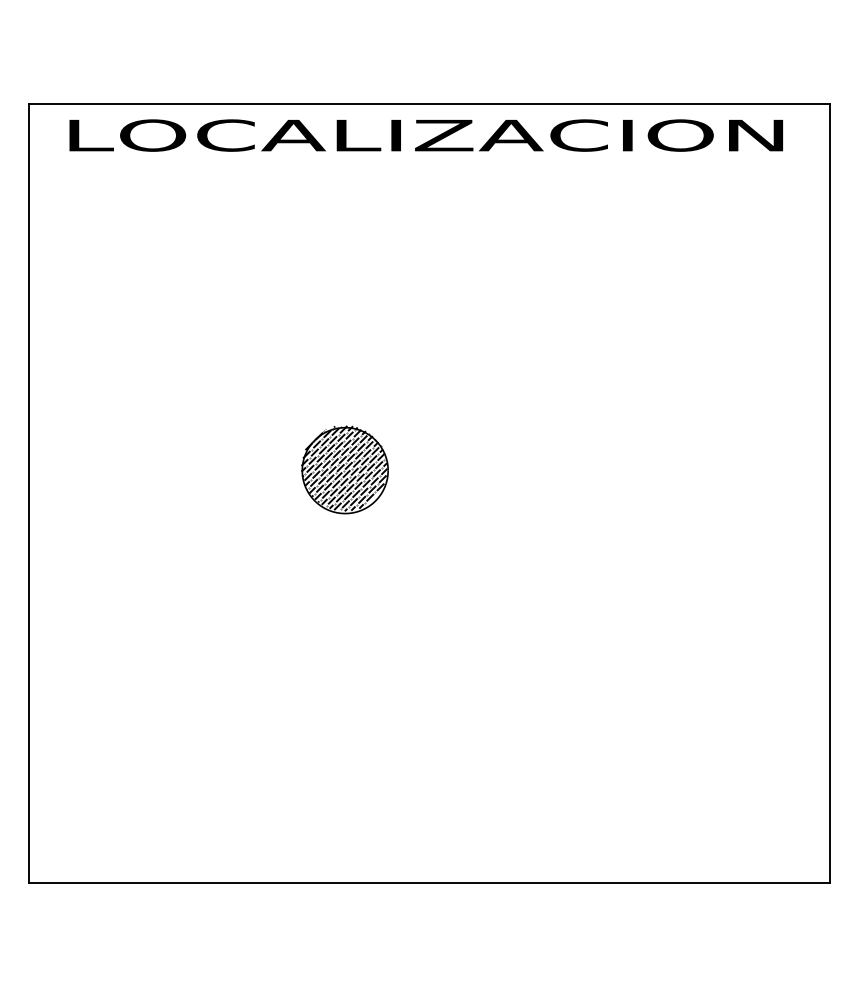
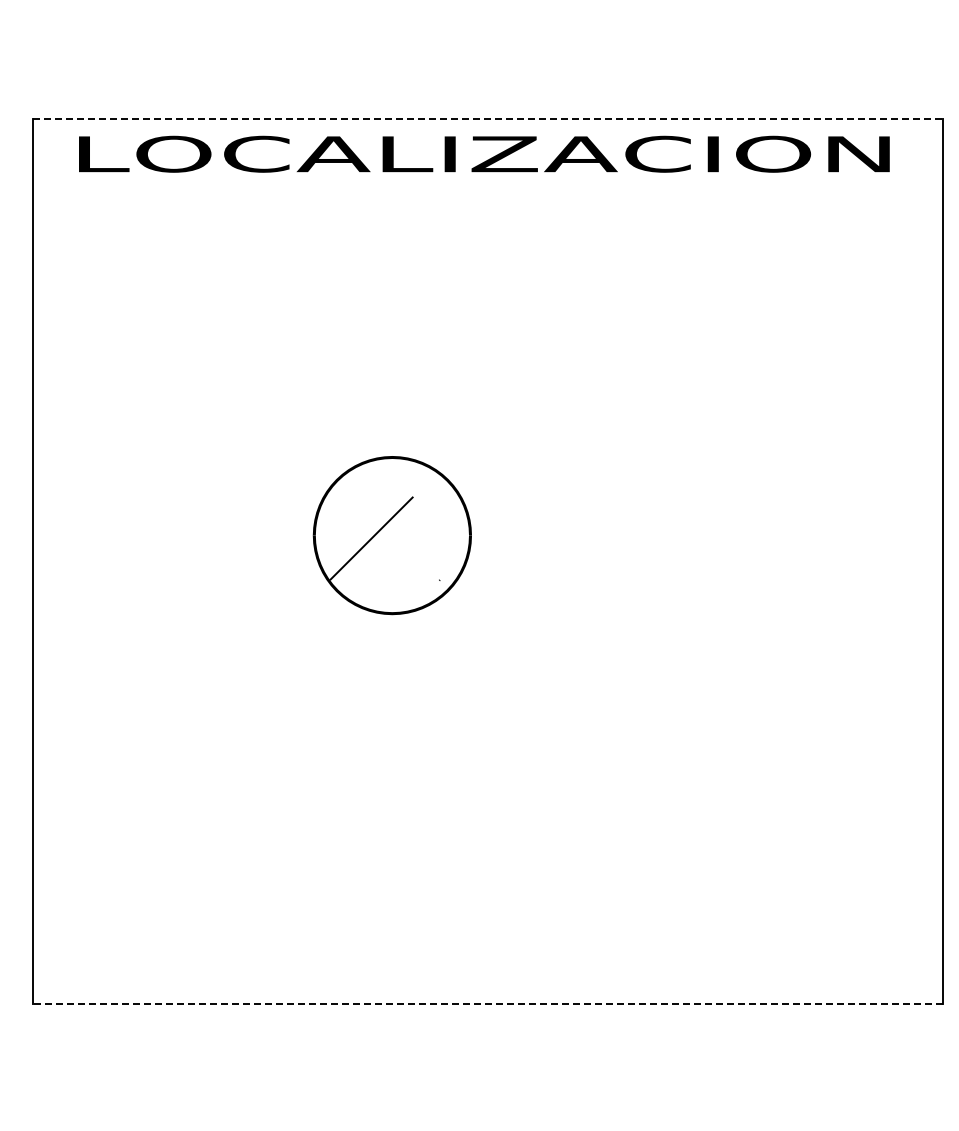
line: (429, 104) -> (488, 118), solid -> dashed
part: (344, 469) -> (391, 533), size x1.6
line: (429, 882) -> (488, 1003), solid -> dashed

